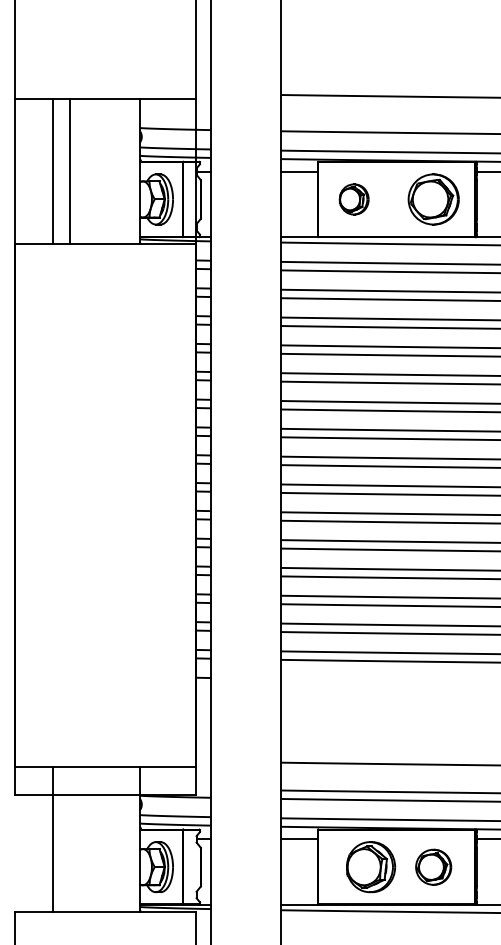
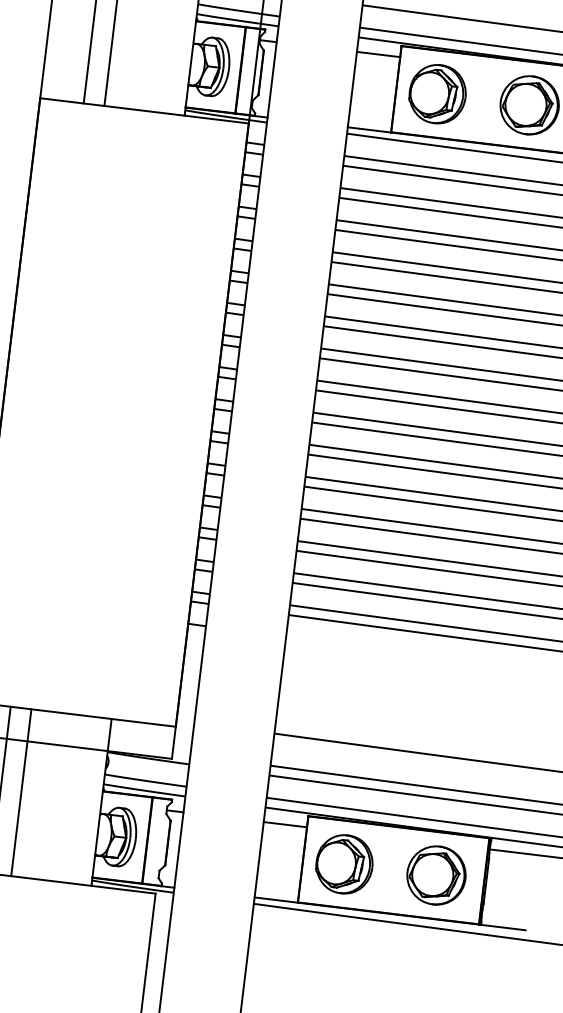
part: (354, 199) -> (438, 94), size x1.67
line: (70, 839) -> (21, 792), added
part: (370, 867) -> (343, 864), moved
part: (433, 867) -> (436, 875), size x1.43

